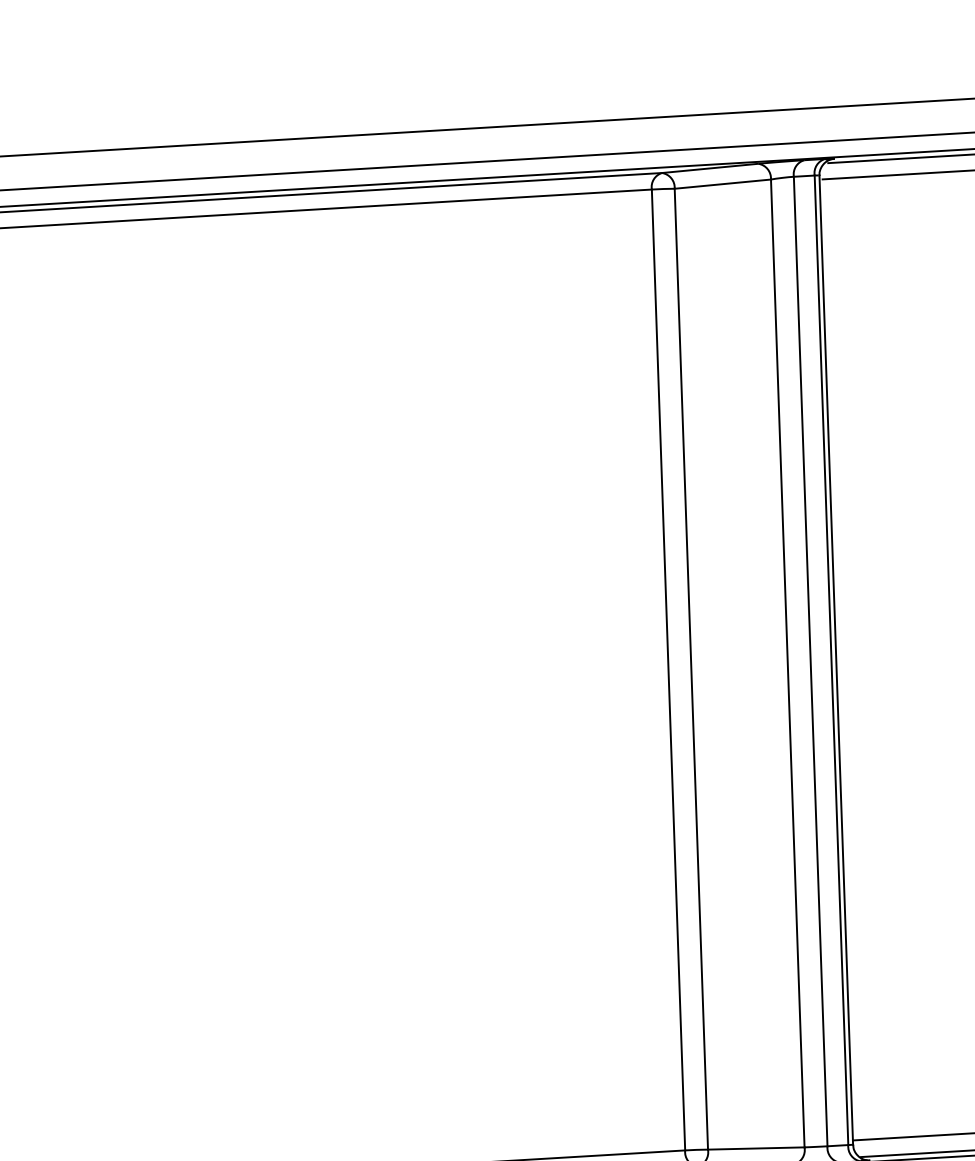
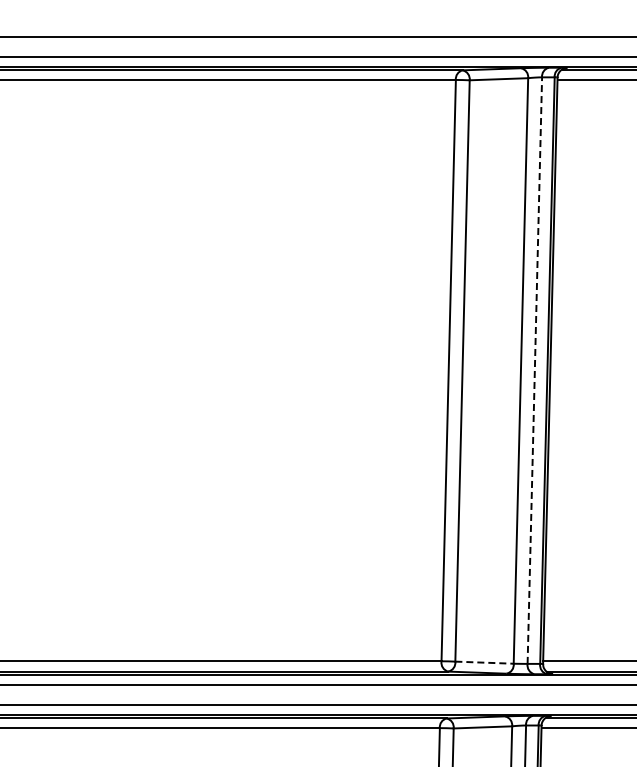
line: (810, 661) -> (534, 370), solid -> dashed
line: (757, 1148) -> (485, 662), solid -> dashed

